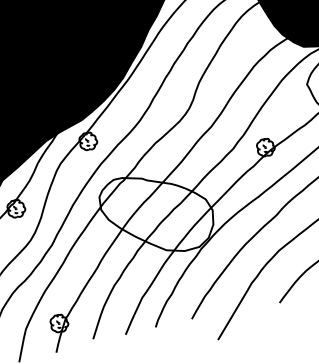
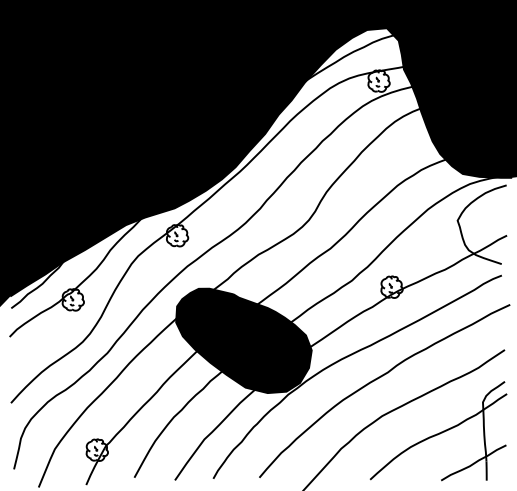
fill: (157, 213) -> (243, 340), added

